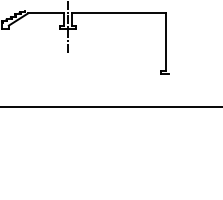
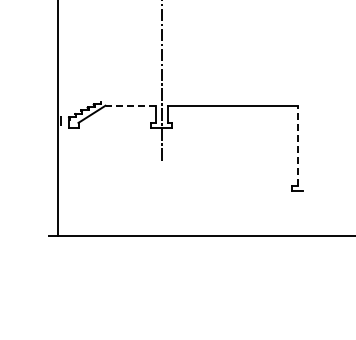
line: (45, 13) -> (130, 105), solid -> dashed
line: (165, 41) -> (298, 145), solid -> dashed

